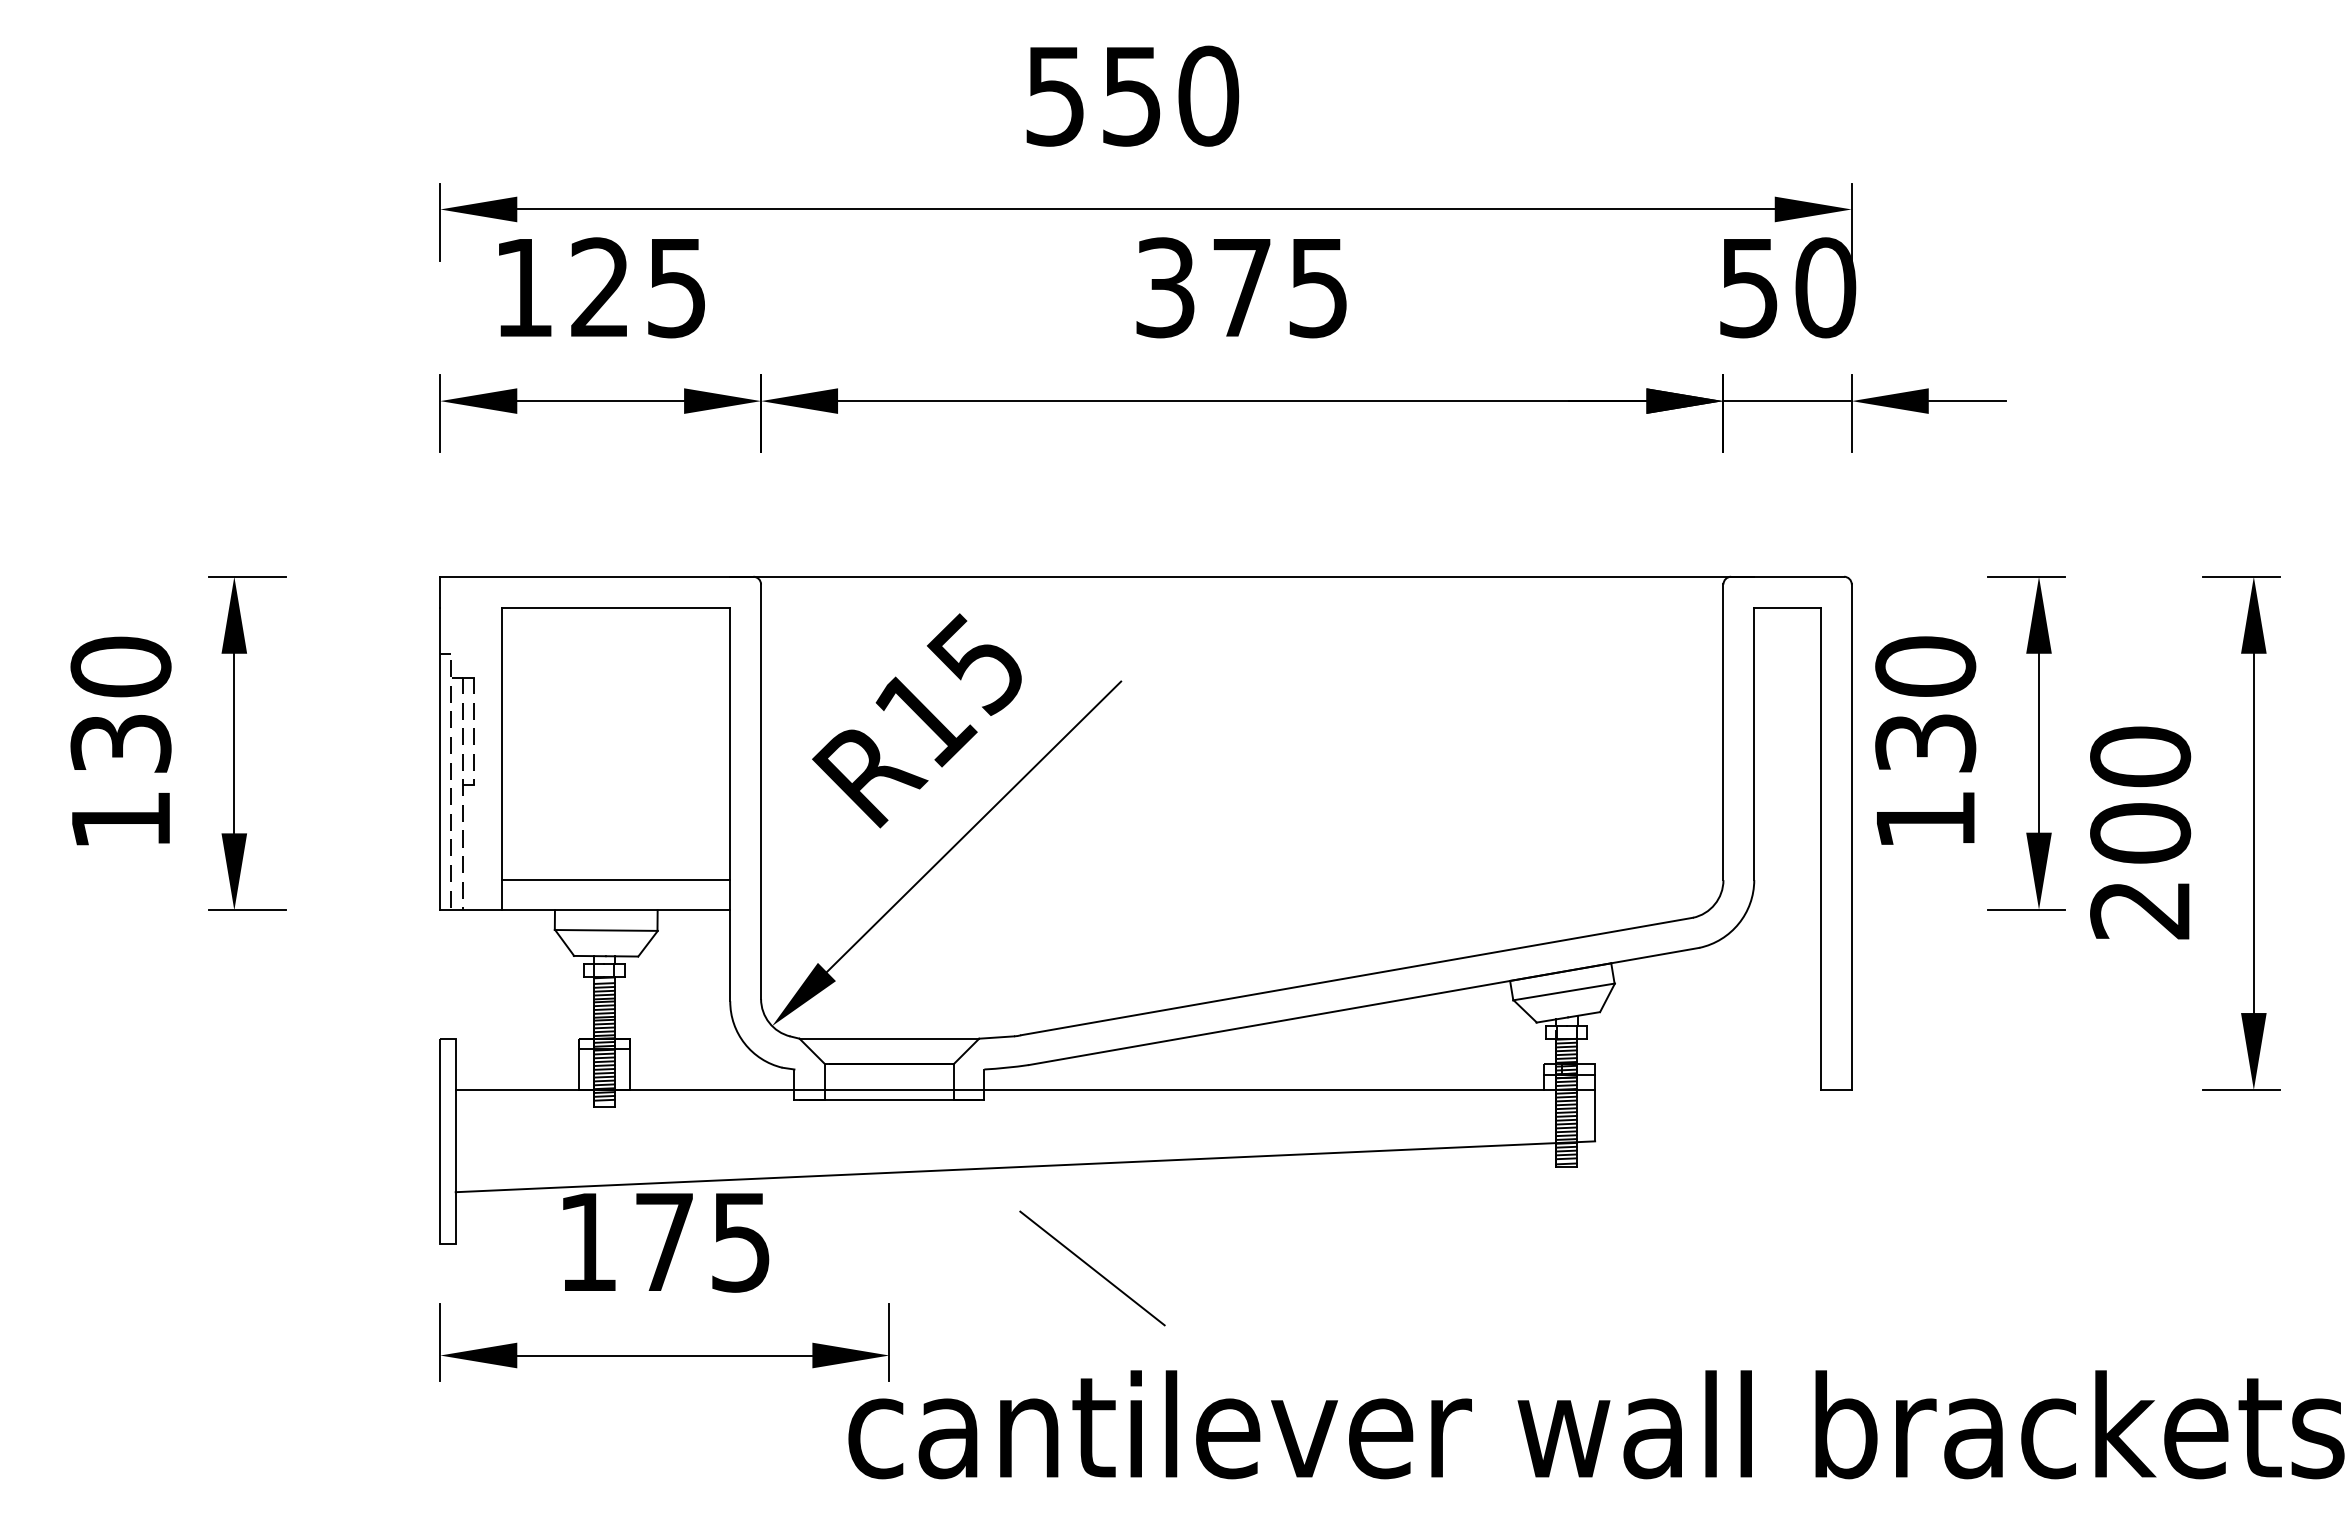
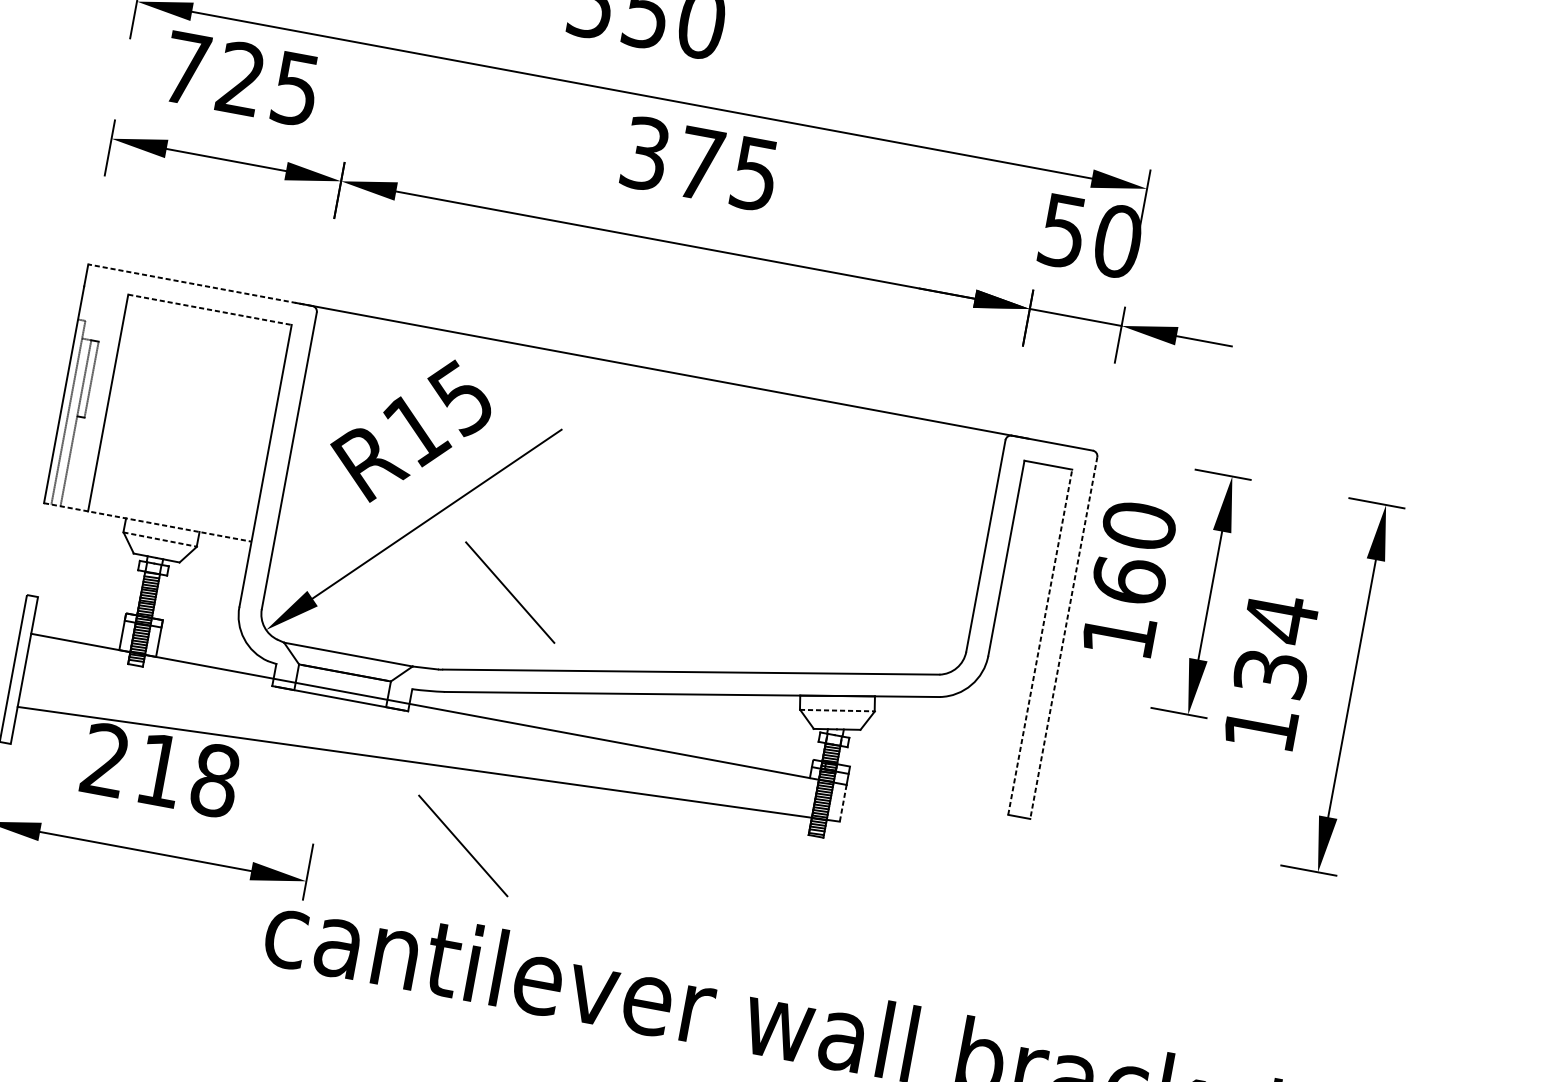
text: (523, 287) -> (186, 68), 125 -> 725
line: (596, 576) -> (200, 284), solid -> dashed
line: (616, 607) -> (210, 309), solid -> dashed
text: (1925, 742) -> (1129, 580), 130 -> 160
text: (2140, 832) -> (1271, 672), 200 -> 134
line: (1851, 837) -> (1063, 638), solid -> dashed
line: (1820, 848) -> (1039, 641), solid -> dashed
line: (615, 879) -> (173, 504), removed
line: (585, 910) -> (147, 522), solid -> dashed
line: (1092, 914) -> (510, 592), added
line: (606, 930) -> (160, 539), solid -> dashed
line: (1564, 991) -> (837, 710), solid -> dashed
line: (1595, 1115) -> (843, 803), solid -> dashed
text: (664, 1241) -> (160, 769), 175 -> 218

